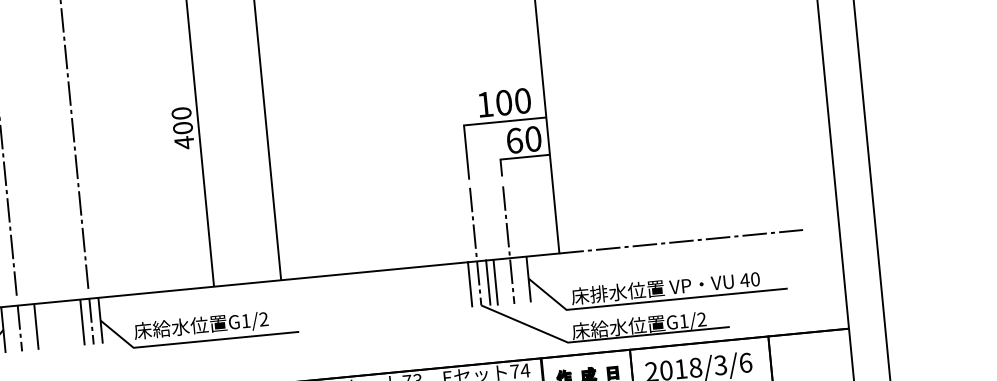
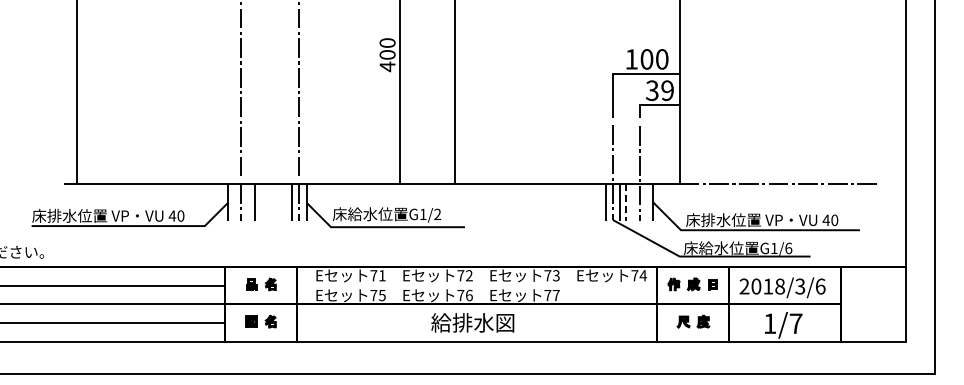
text: (523, 139) -> (659, 90), 60 -> 39
line: (495, 282) -> (626, 202), solid -> dashed
text: (701, 319) -> (788, 248), G1/2 -> G1/6

